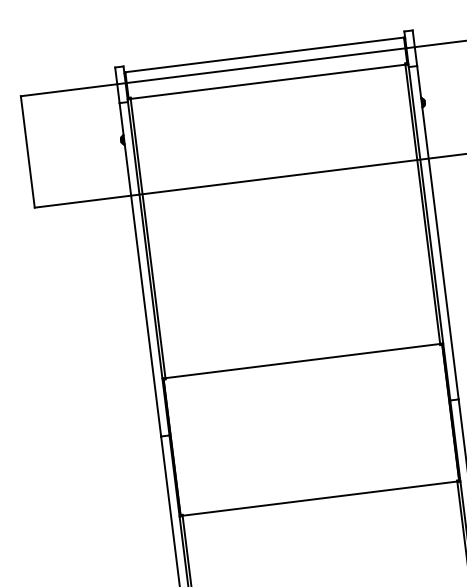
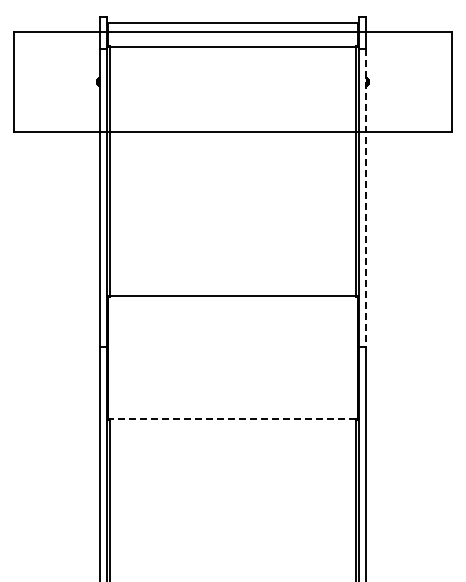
line: (437, 233) -> (365, 198), solid -> dashed
line: (319, 498) -> (232, 419), solid -> dashed

